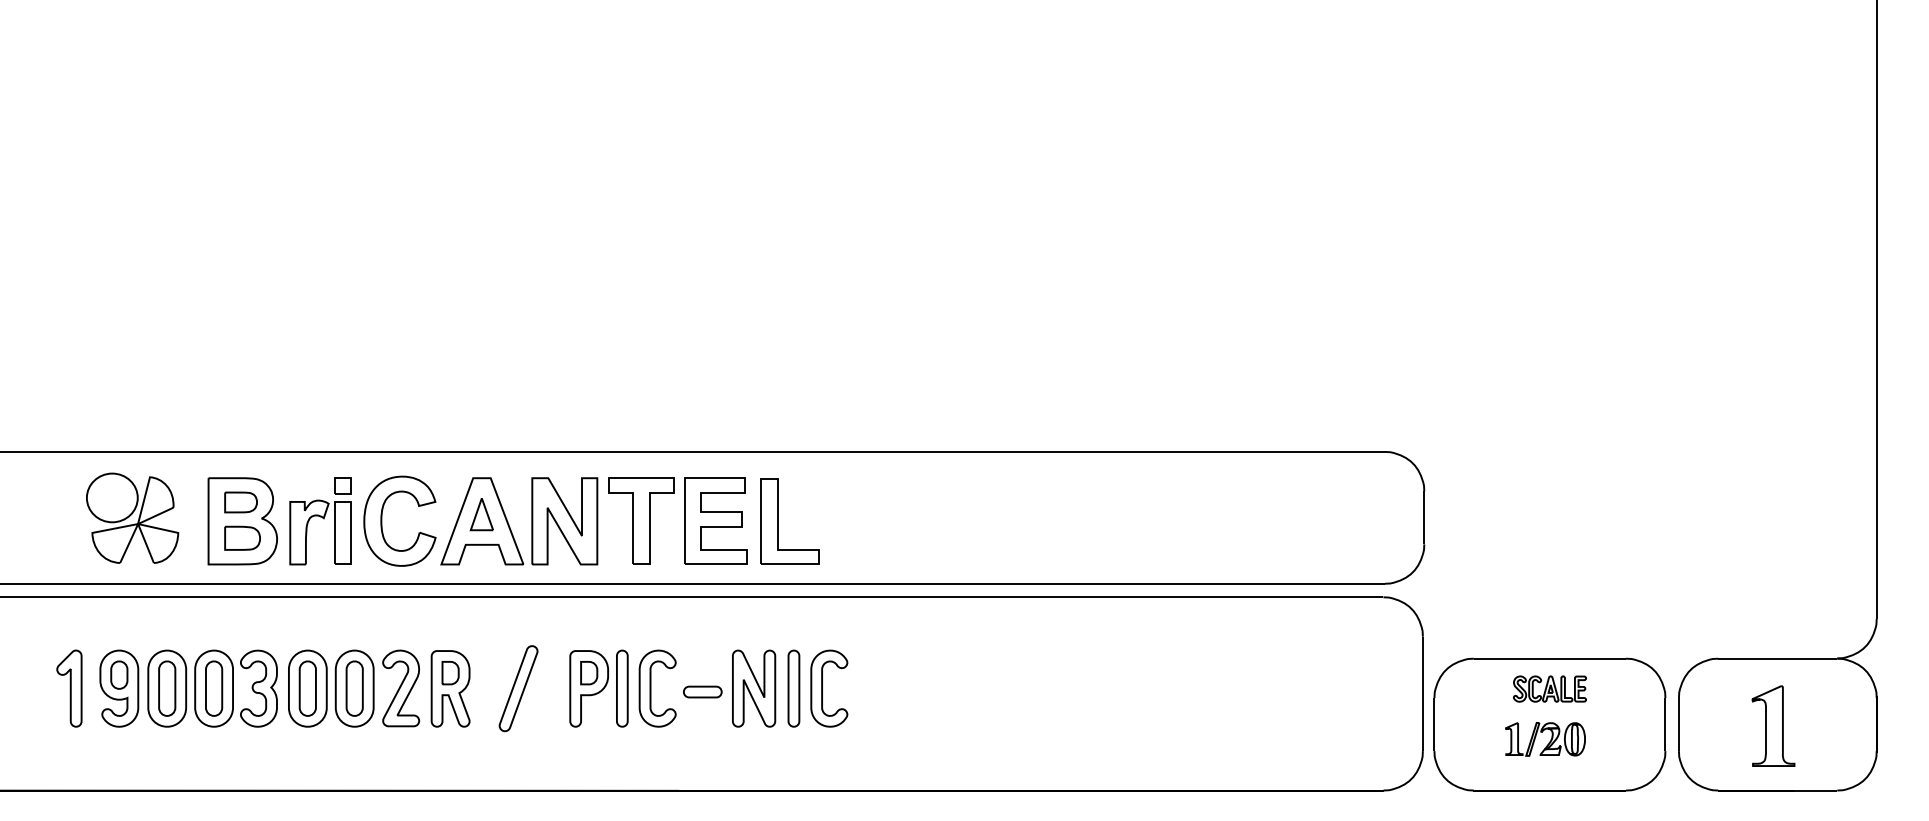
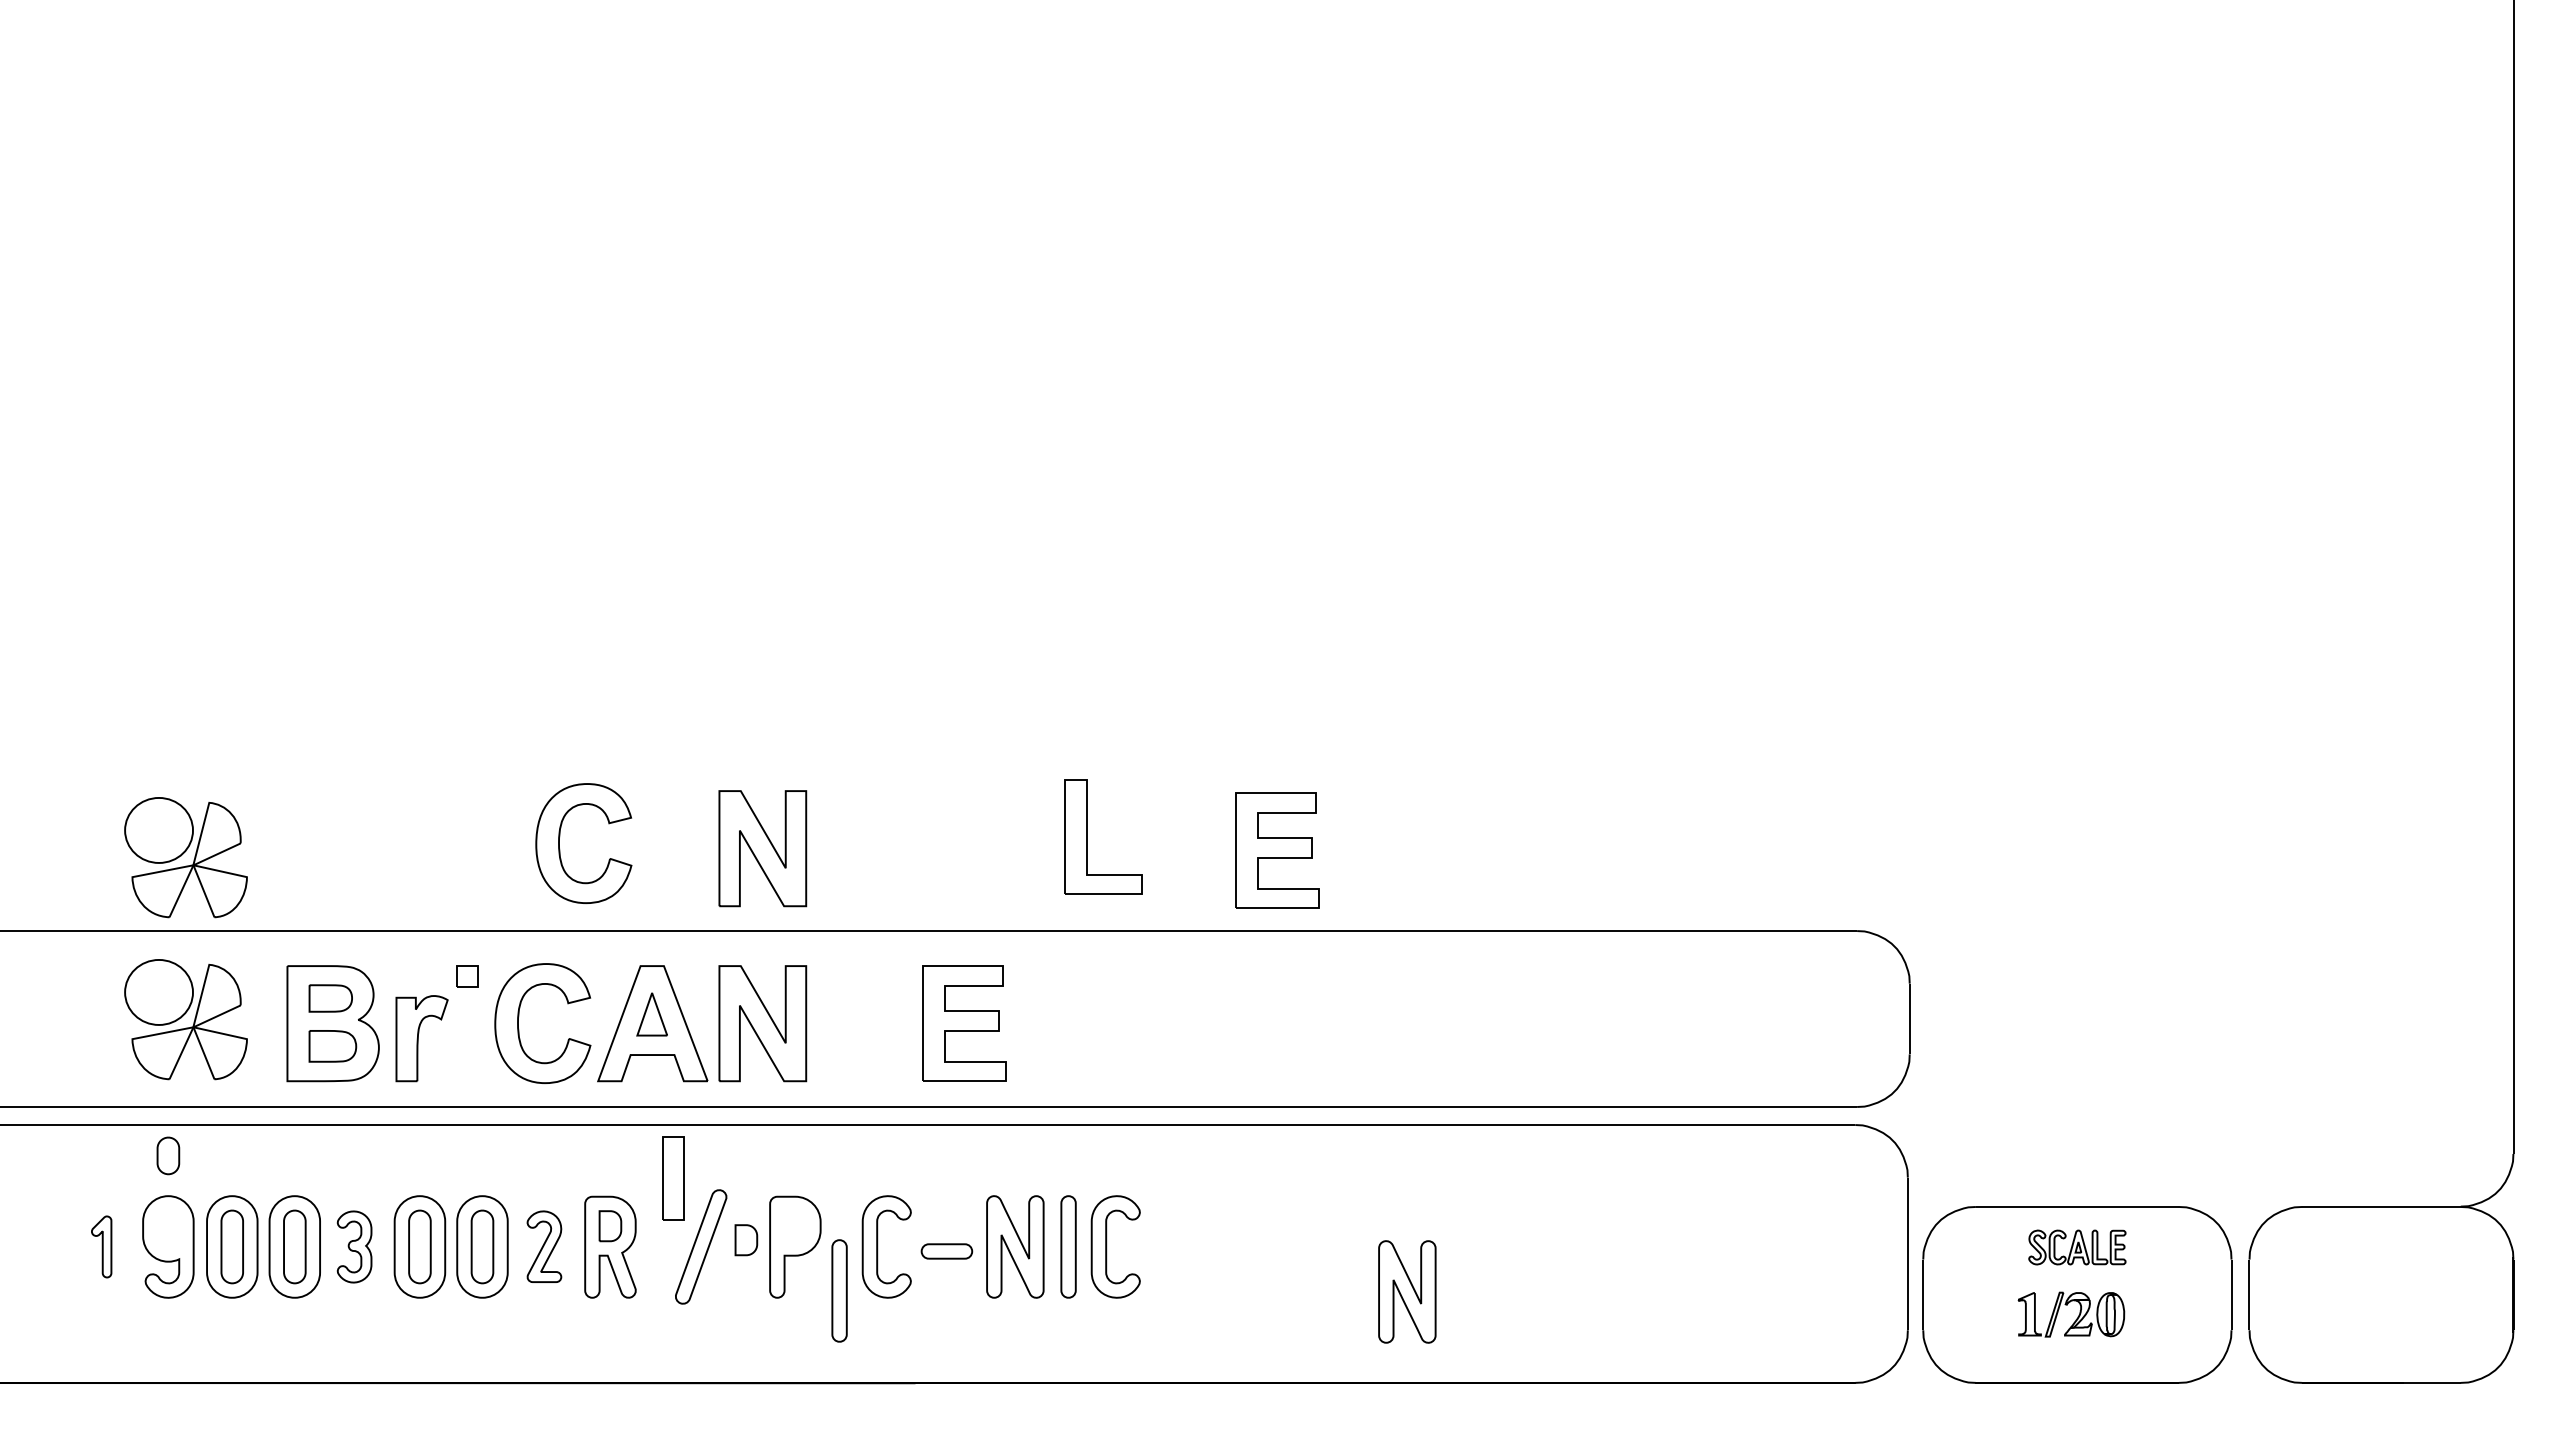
part: (413, 390) -> (560, 849), added
part: (564, 390) -> (762, 848), added
part: (950, 391) -> (1277, 850), added
part: (132, 396) -> (185, 857), added
part: (641, 521) -> (864, 1023), removed
part: (778, 521) -> (1087, 836), moved
part: (343, 533) -> (673, 1178), moved
part: (589, 673) -> (746, 1240), moved
part: (119, 674) -> (168, 1155), moved
part: (69, 688) -> (101, 1246), size x0.6
part: (258, 688) -> (354, 1246), size x0.7
part: (401, 688) -> (544, 1246), size x0.7
part: (622, 688) -> (839, 1290), moved
part: (1047, 722) -> (1407, 1291), added
part: (1773, 725) -> (2375, 1296), removed

